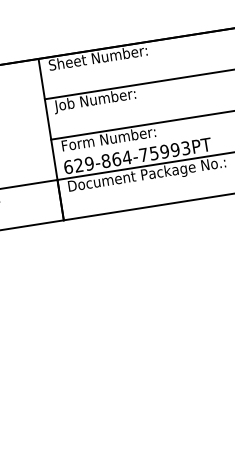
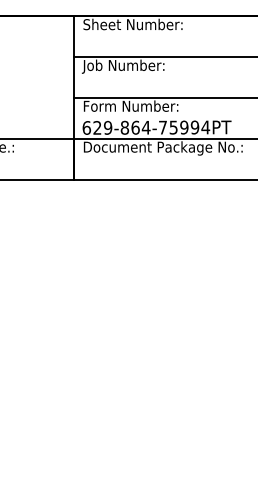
text: (185, 148) -> (205, 127), 629-864-75993PT -> 629-864-75994PT

